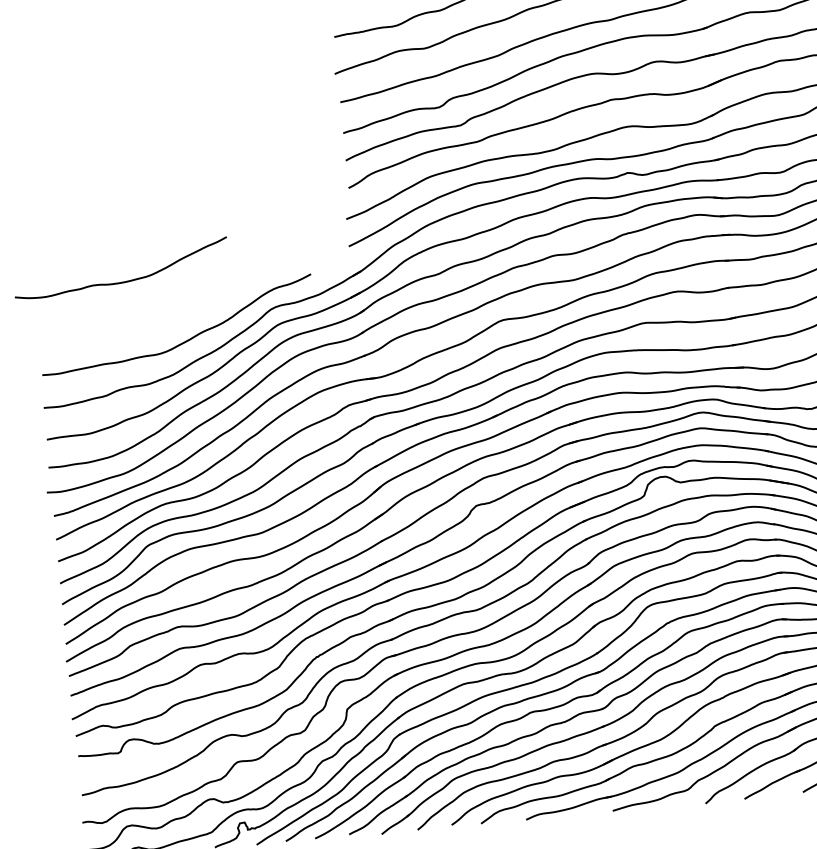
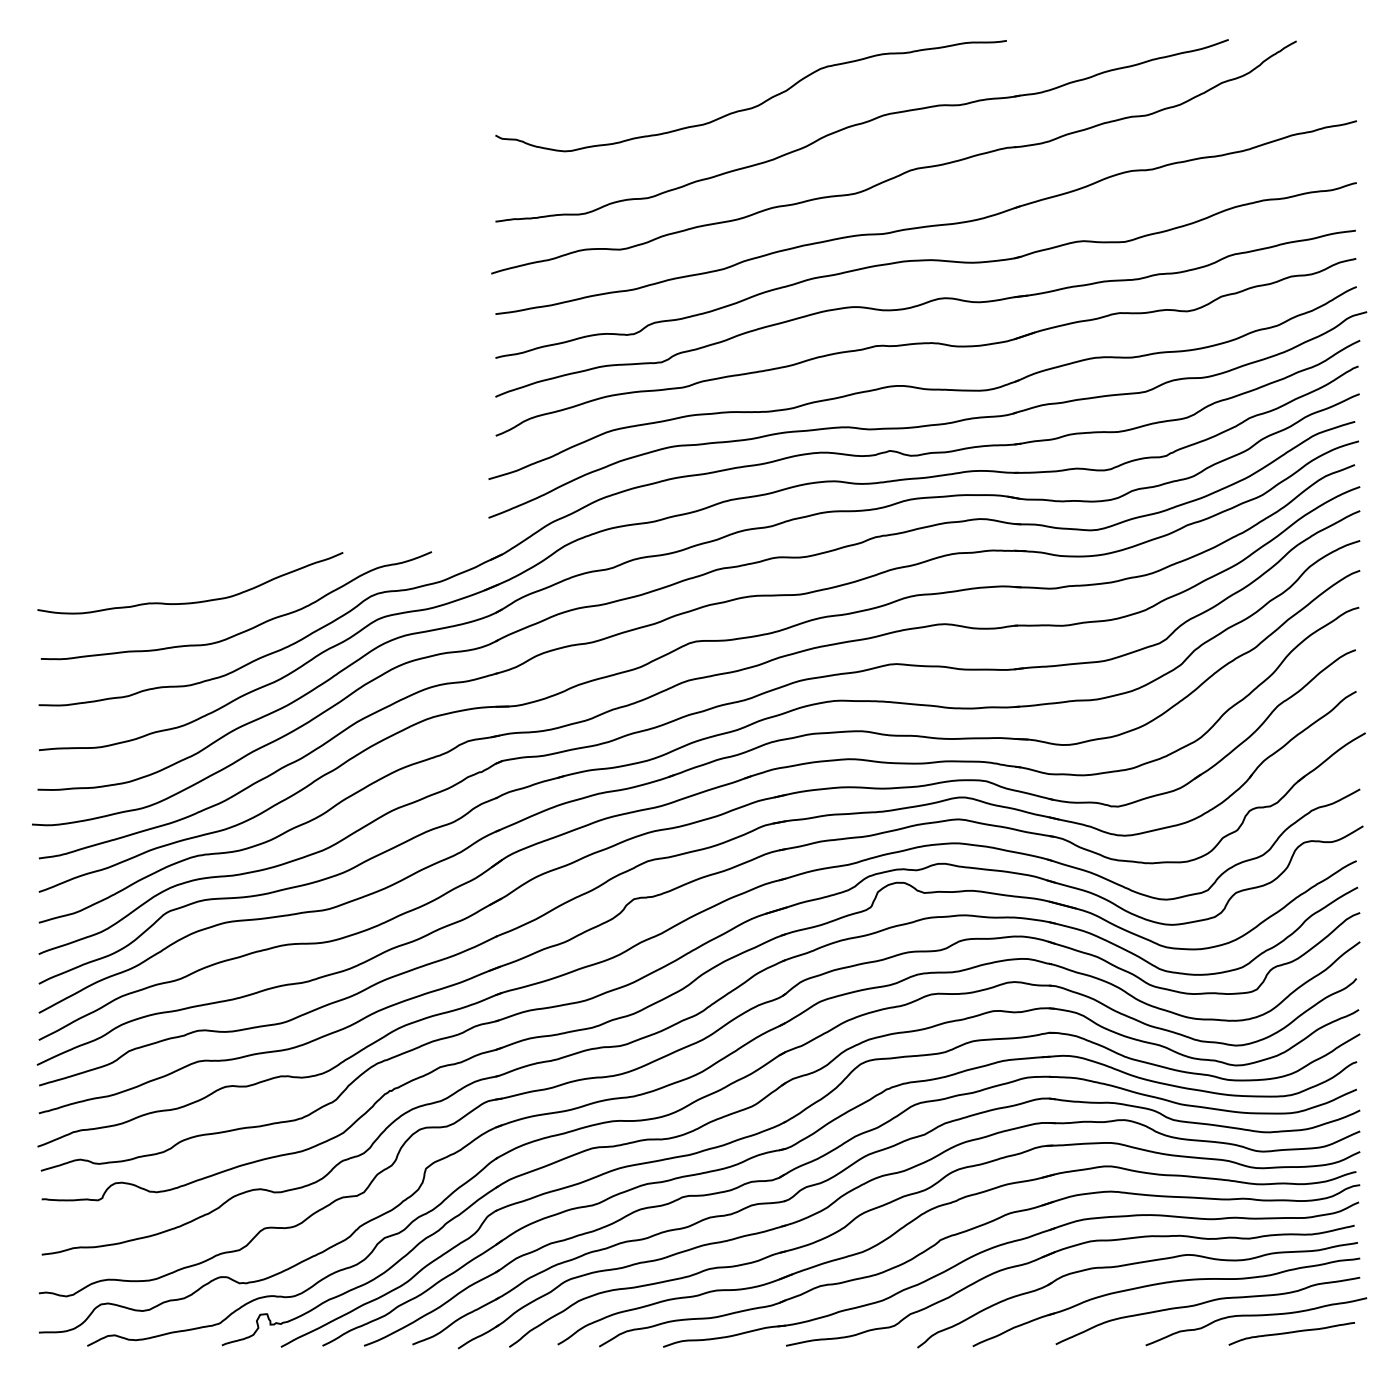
curve: (125, 281) -> (194, 601), moved

